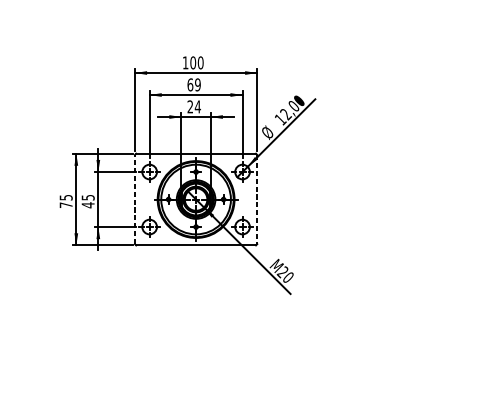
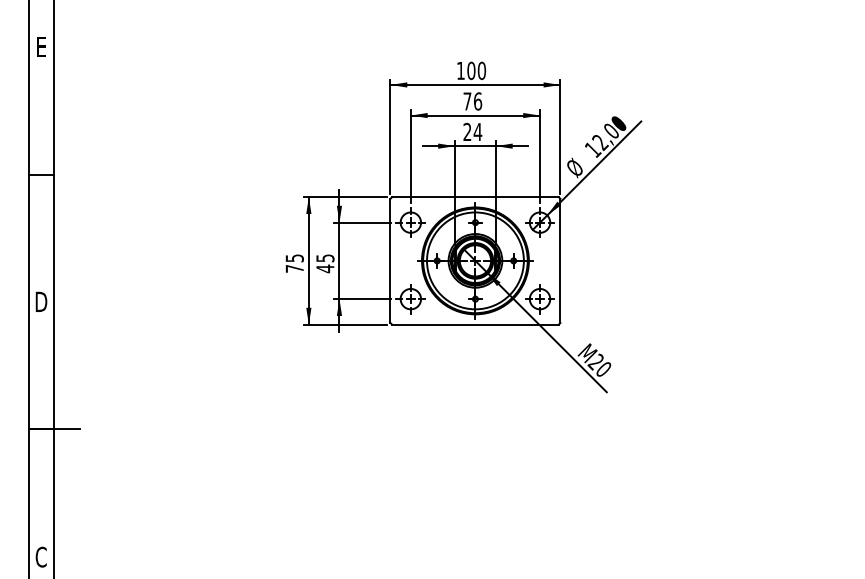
text: (193, 84) -> (472, 101), 69 -> 76
line: (135, 199) -> (390, 260), dashed -> solid
line: (257, 199) -> (560, 261), dashed -> solid

